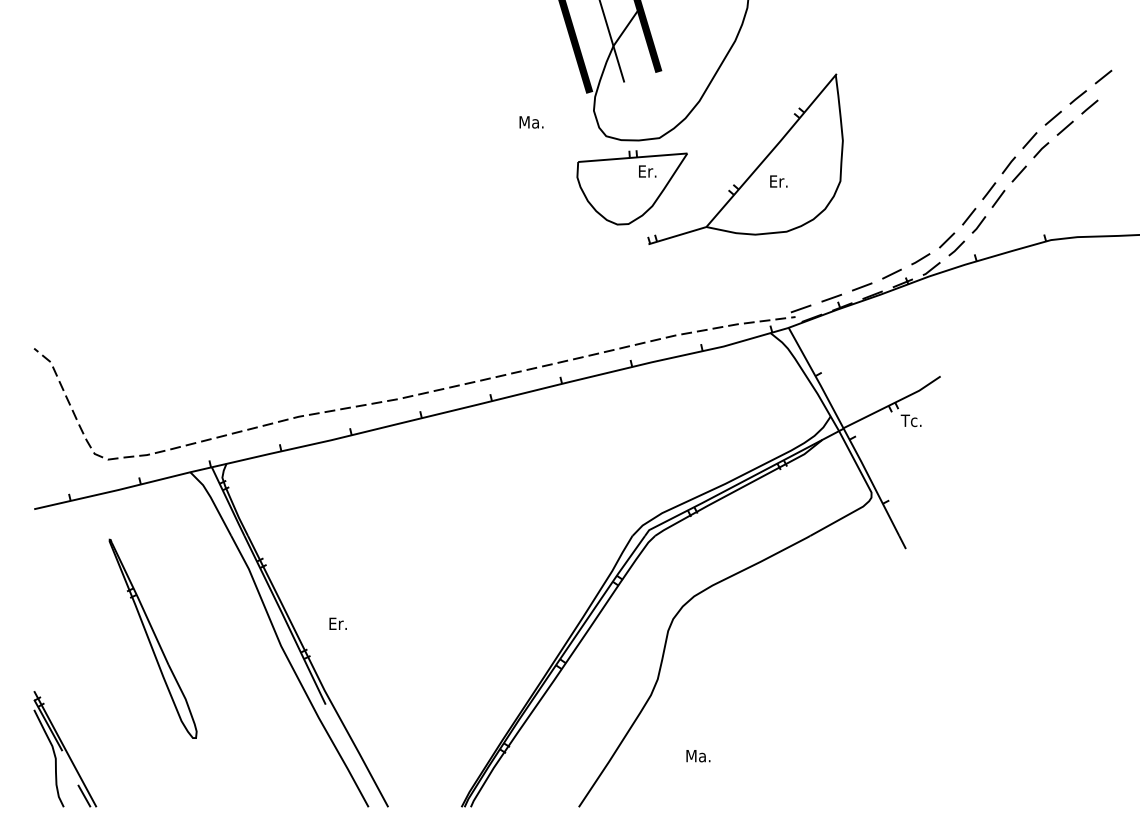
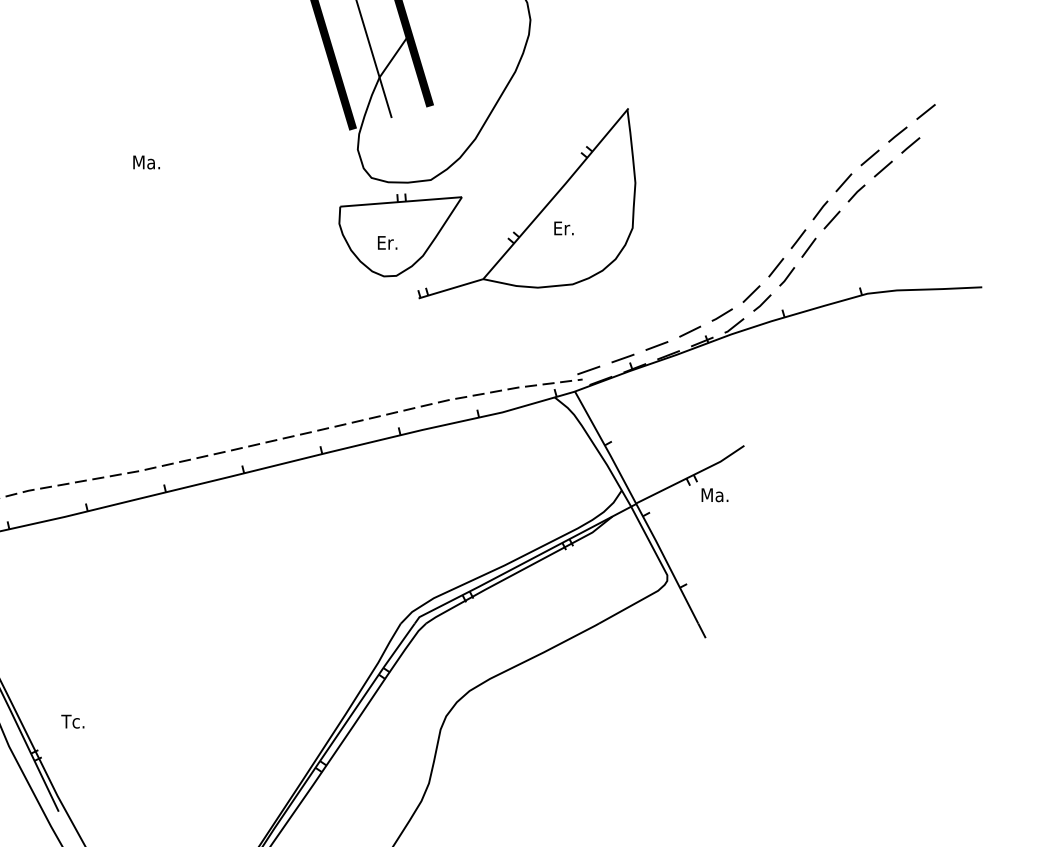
text: (531, 122) -> (146, 162), moved
text: (647, 171) -> (387, 242), moved
text: (913, 420) -> (714, 494), Tc. -> Ma.
text: (338, 623) -> (73, 721), Er. -> Tc.

